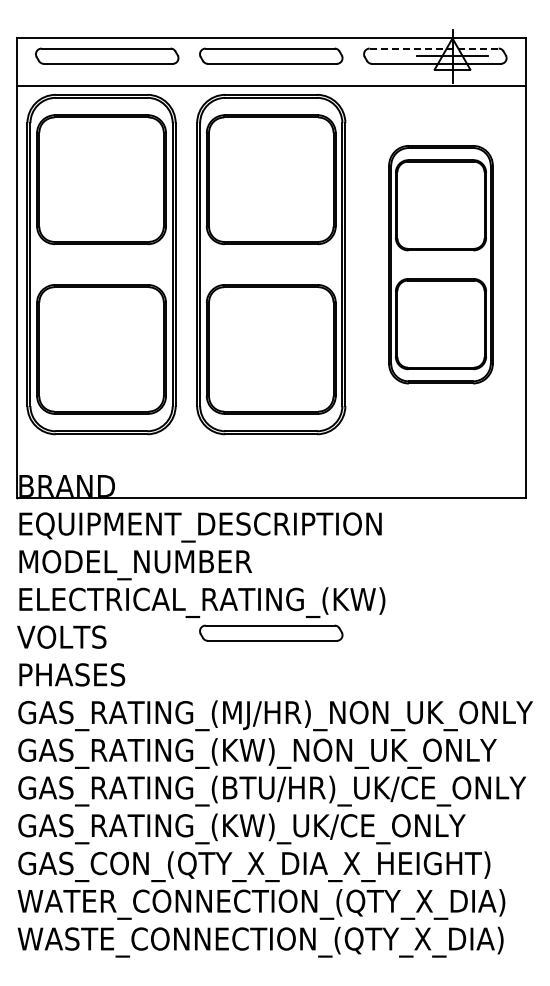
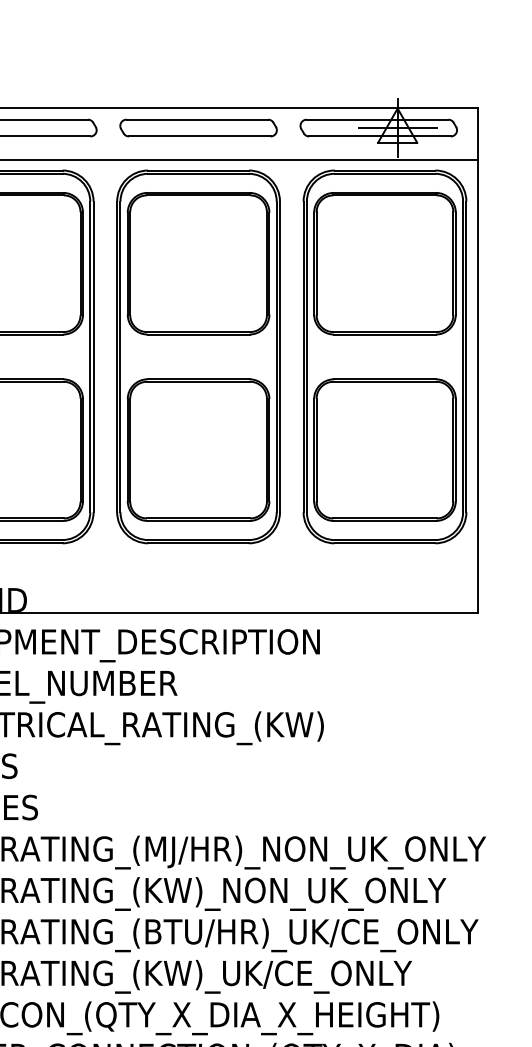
line: (434, 48) -> (377, 119), dashed -> solid
part: (440, 264) -> (384, 356), size x1.43
part: (271, 632) -> (198, 761), removed

